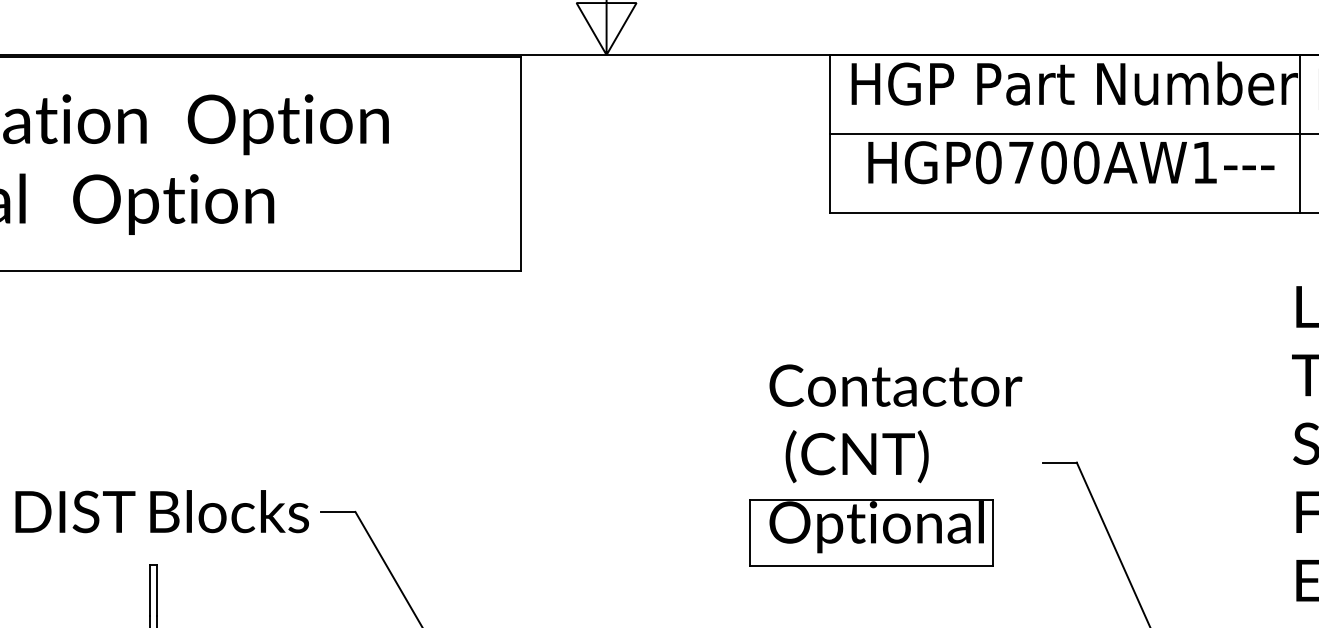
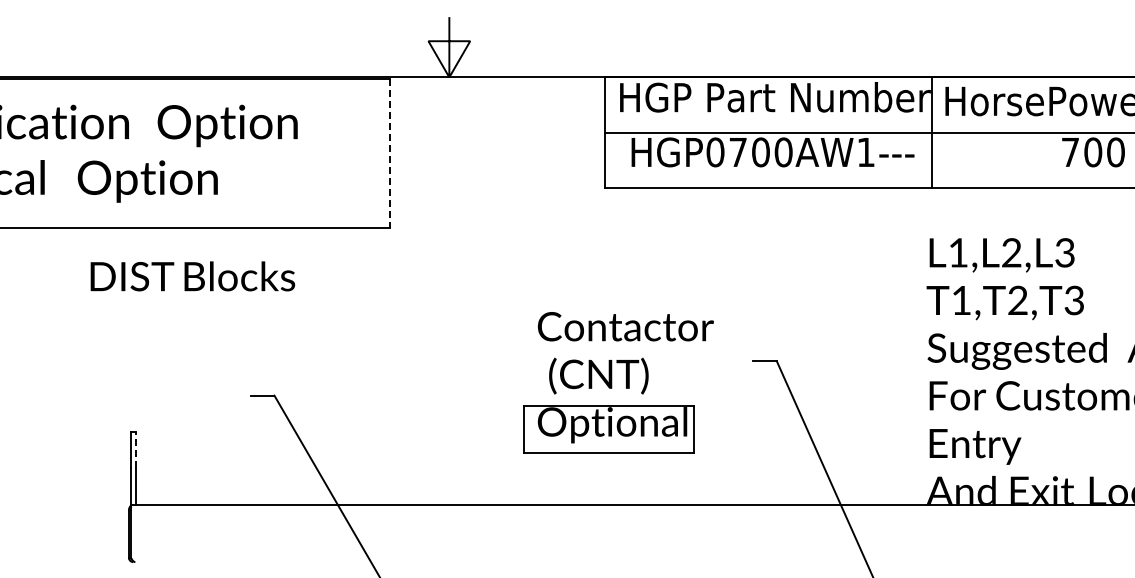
line: (520, 164) -> (389, 153), solid -> dashed
part: (885, 465) -> (618, 382), moved
text: (161, 511) -> (192, 276), moved
line: (157, 590) -> (136, 450), solid -> dashed

